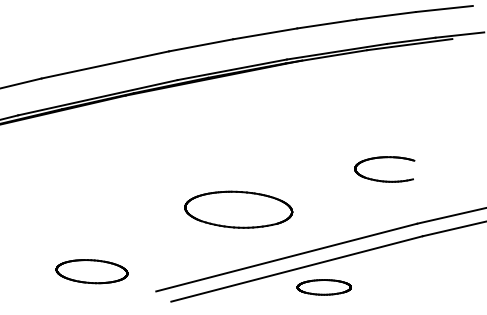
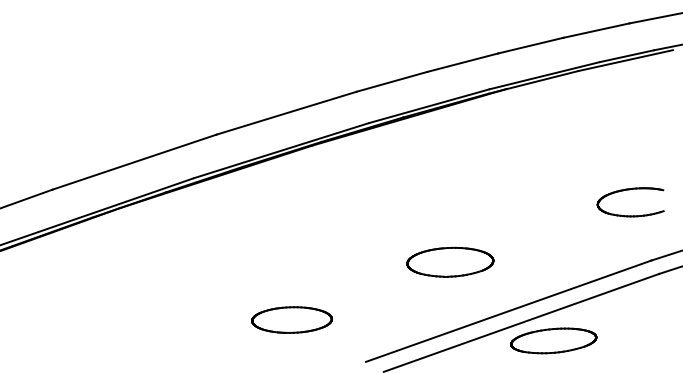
part: (384, 158) -> (629, 190), moved
part: (238, 209) -> (450, 261), size x0.71
part: (91, 271) -> (291, 319), moved
part: (324, 286) -> (553, 340), size x1.43

